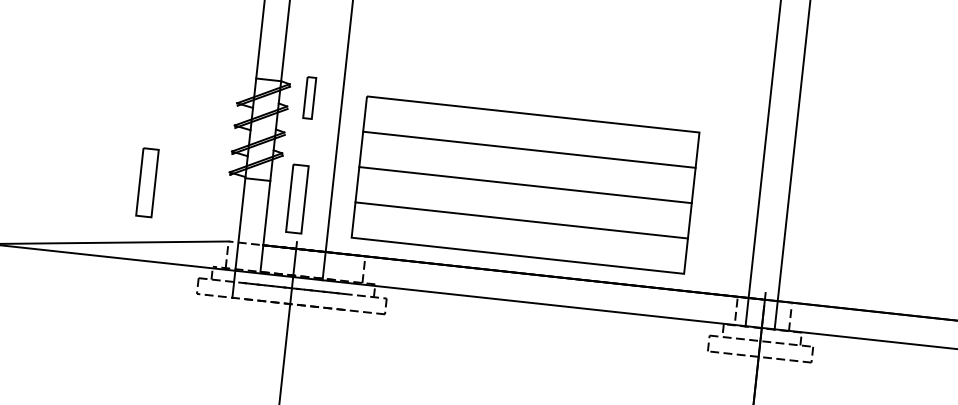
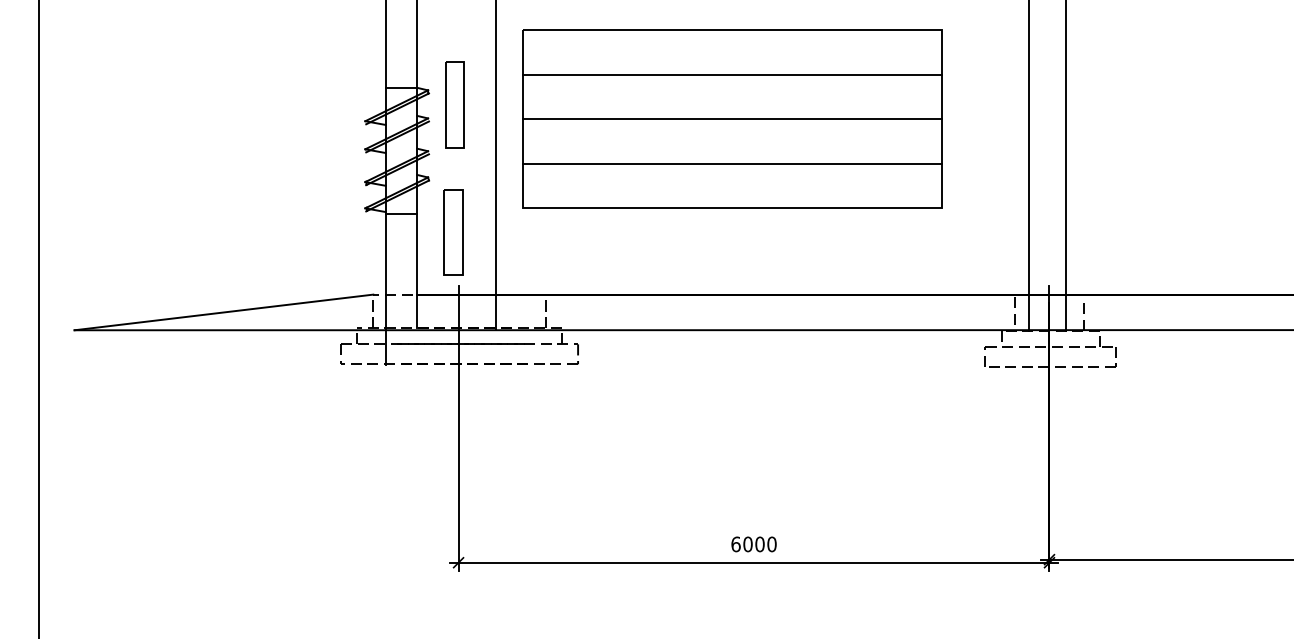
part: (309, 97) -> (454, 104), size x1.67
part: (147, 182) -> (264, 232), removed
part: (525, 184) -> (732, 118), moved

